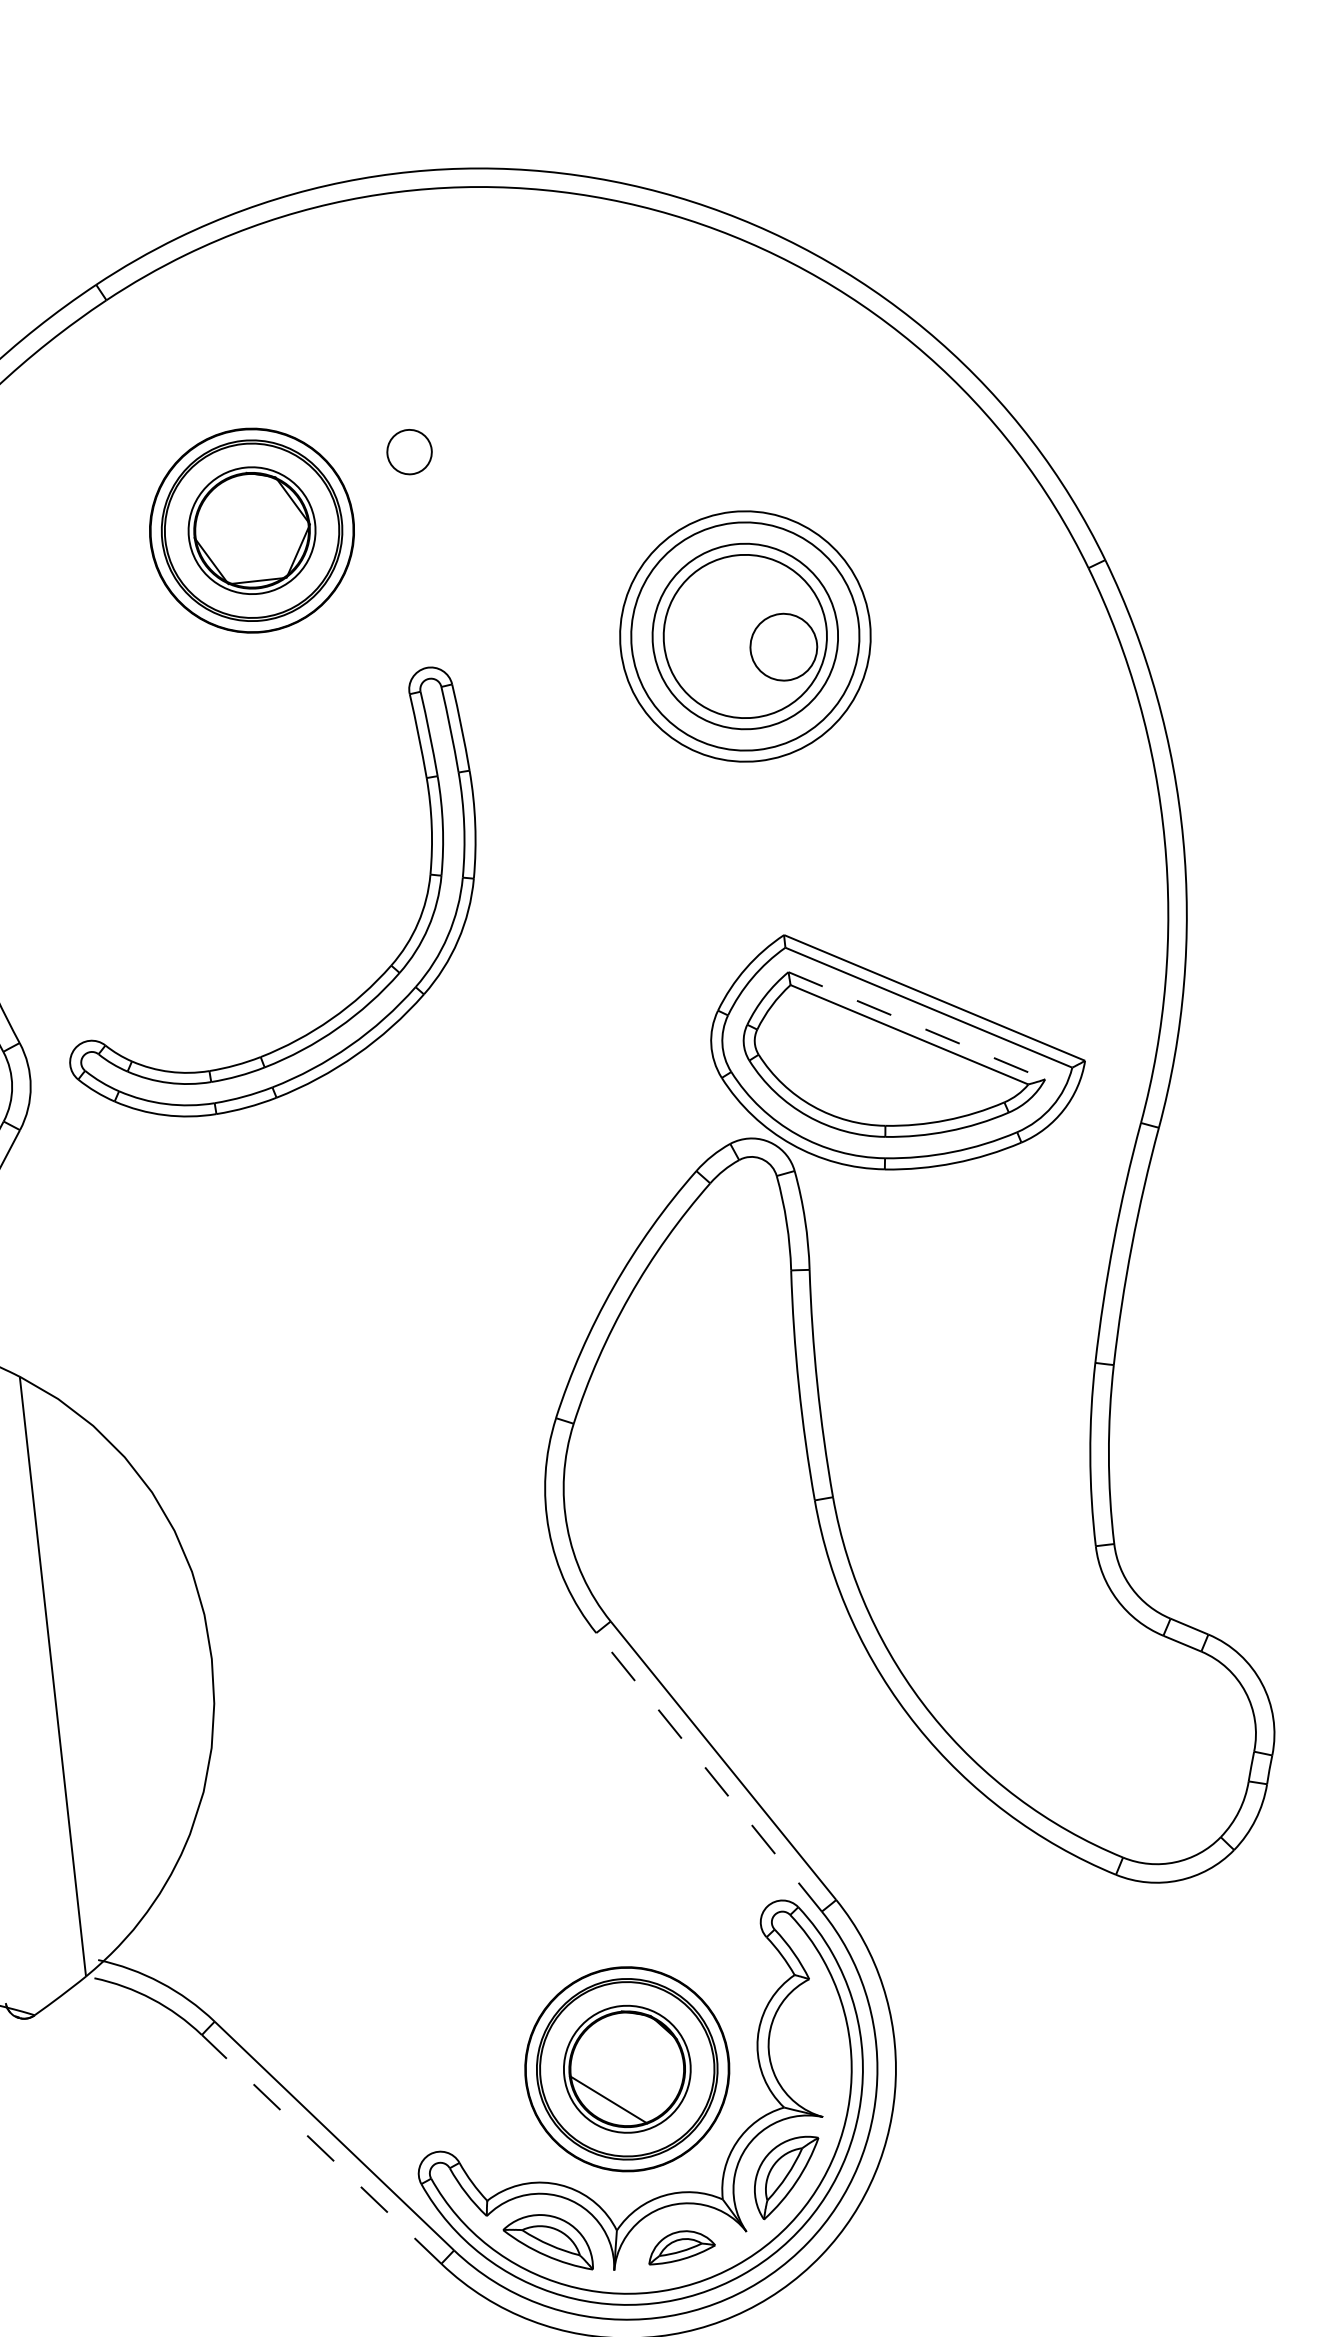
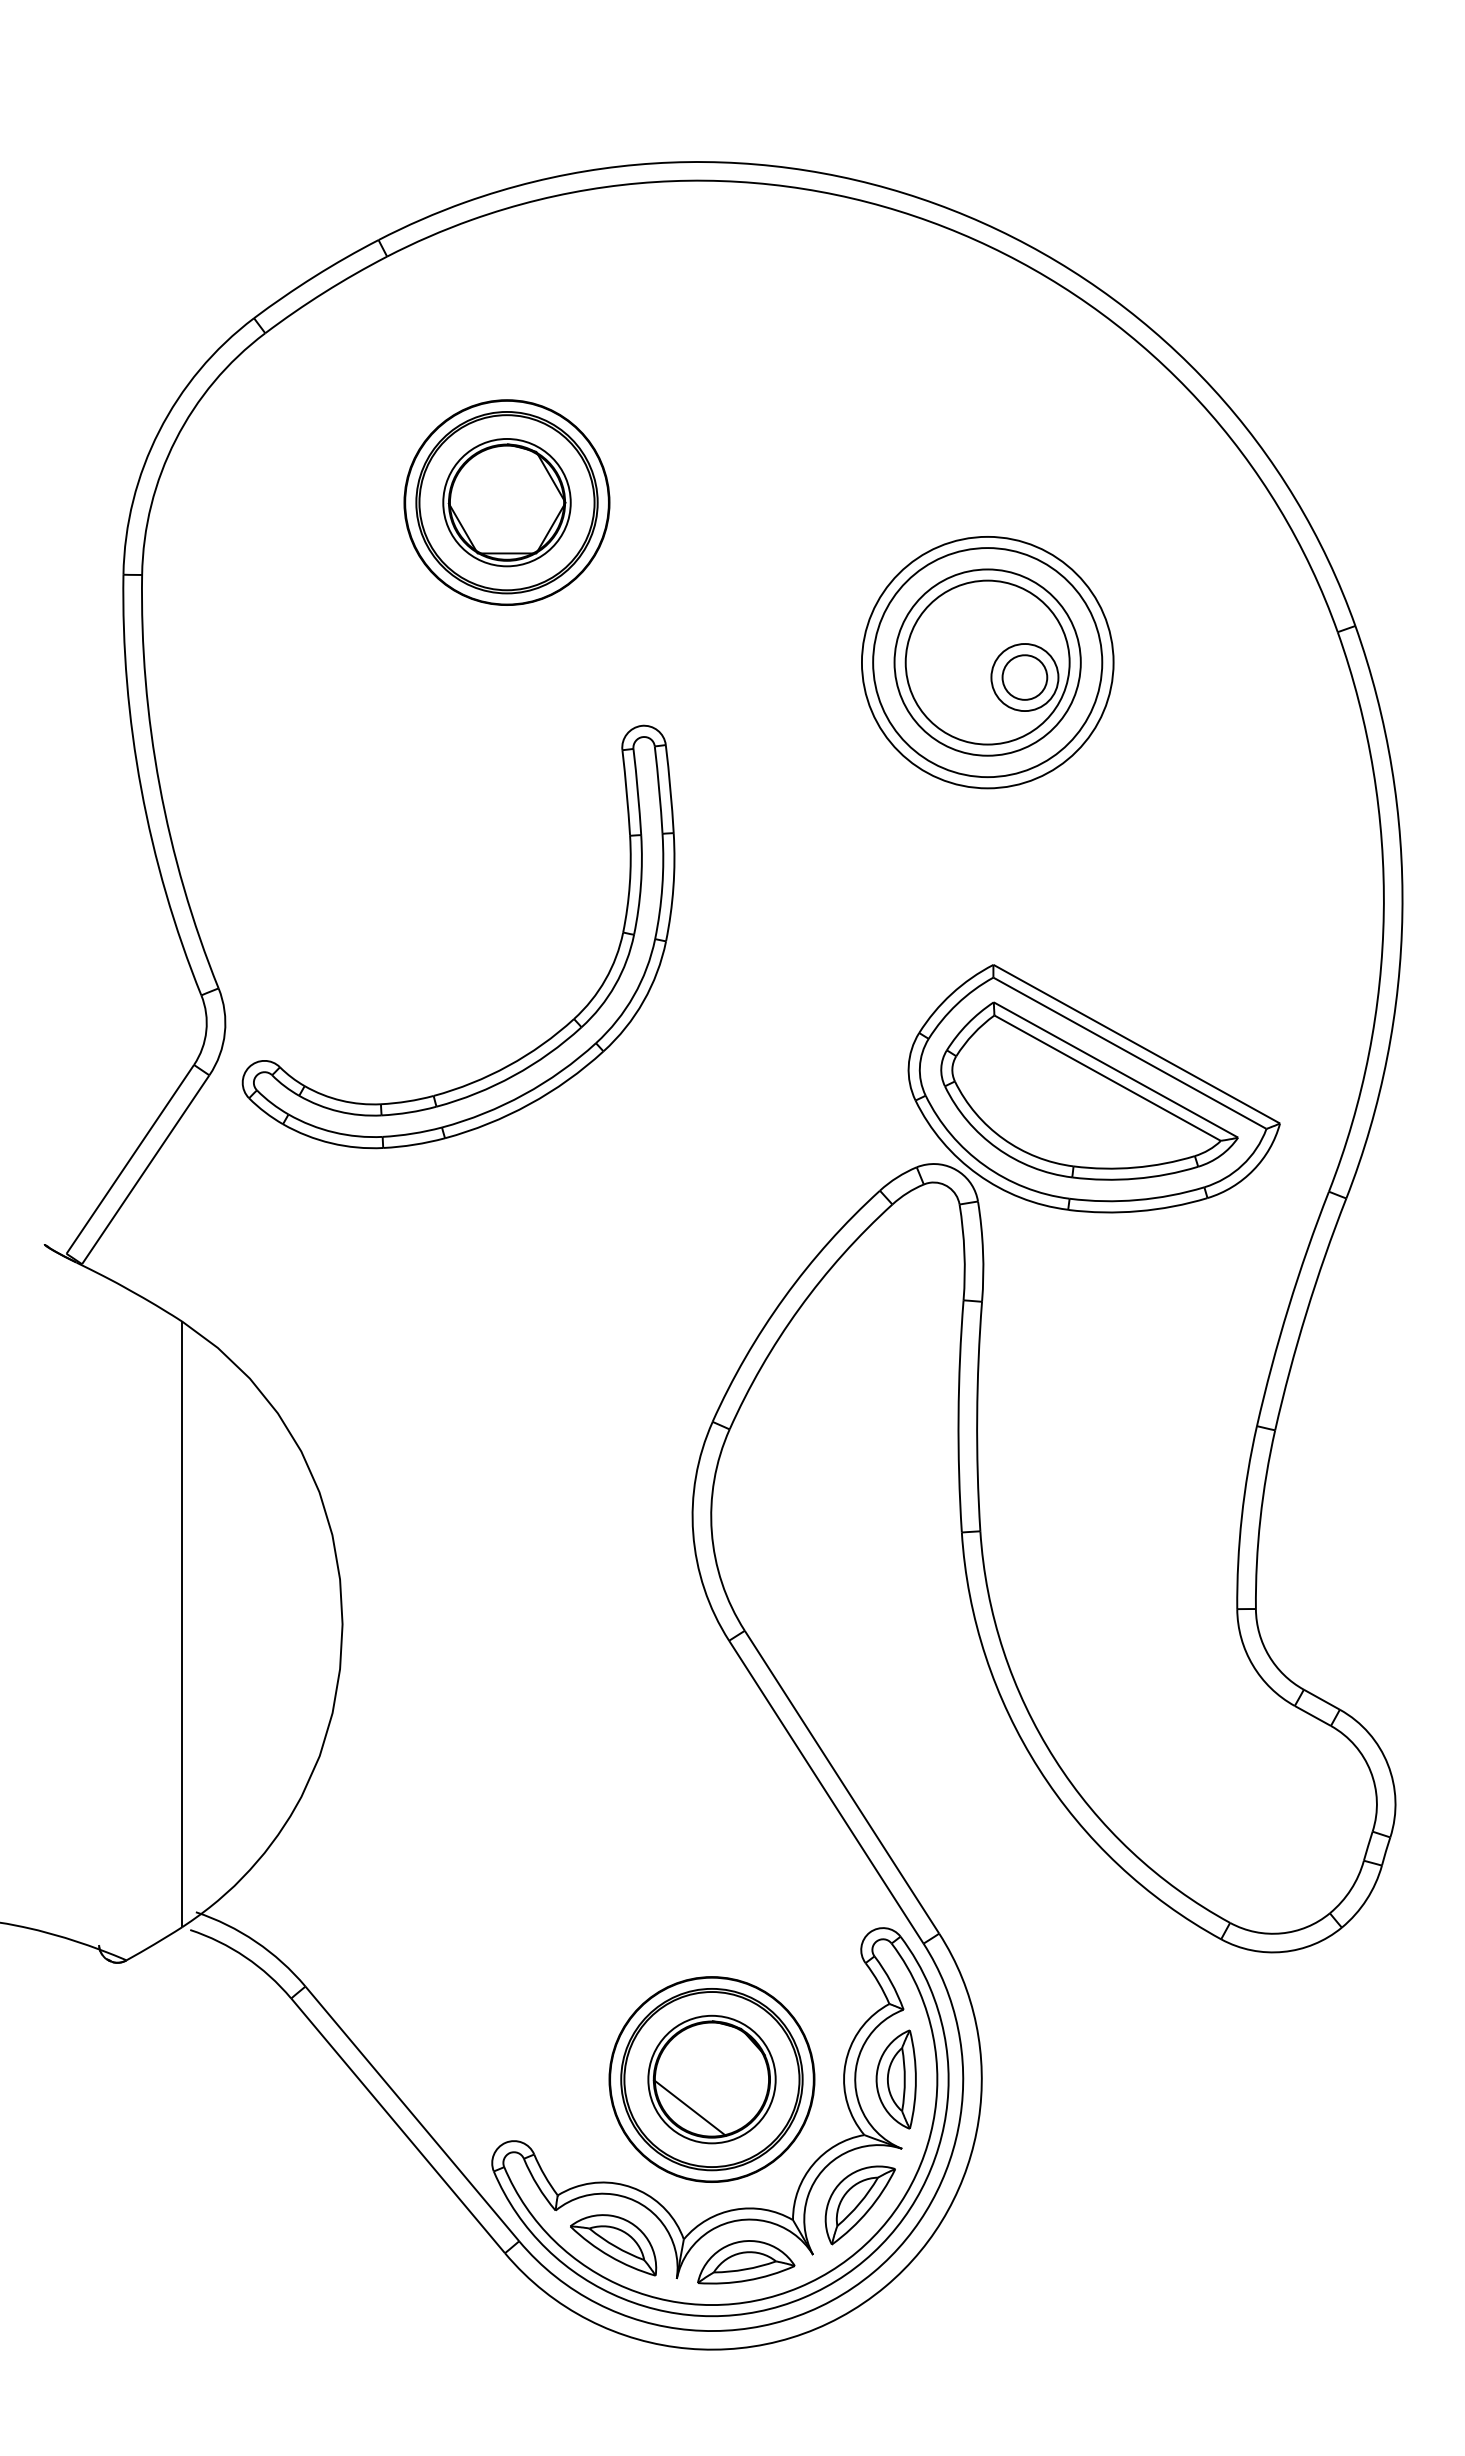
part: (409, 452) -> (1024, 677), moved
part: (352, 1001) -> (531, 1050), moved
line: (916, 1025) -> (1115, 1069), dashed -> solid
line: (709, 1772) -> (826, 1792), dashed -> solid
part: (808, 2049) -> (895, 2079), added
line: (320, 2149) -> (397, 2125), dashed -> solid
part: (681, 2246) -> (746, 2262), size x1.43

